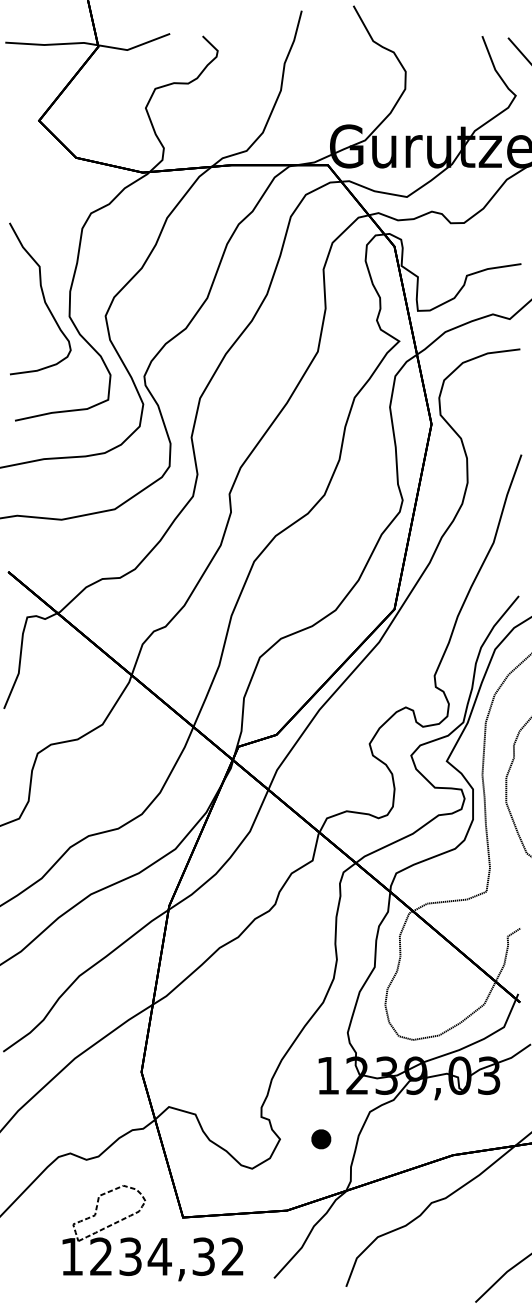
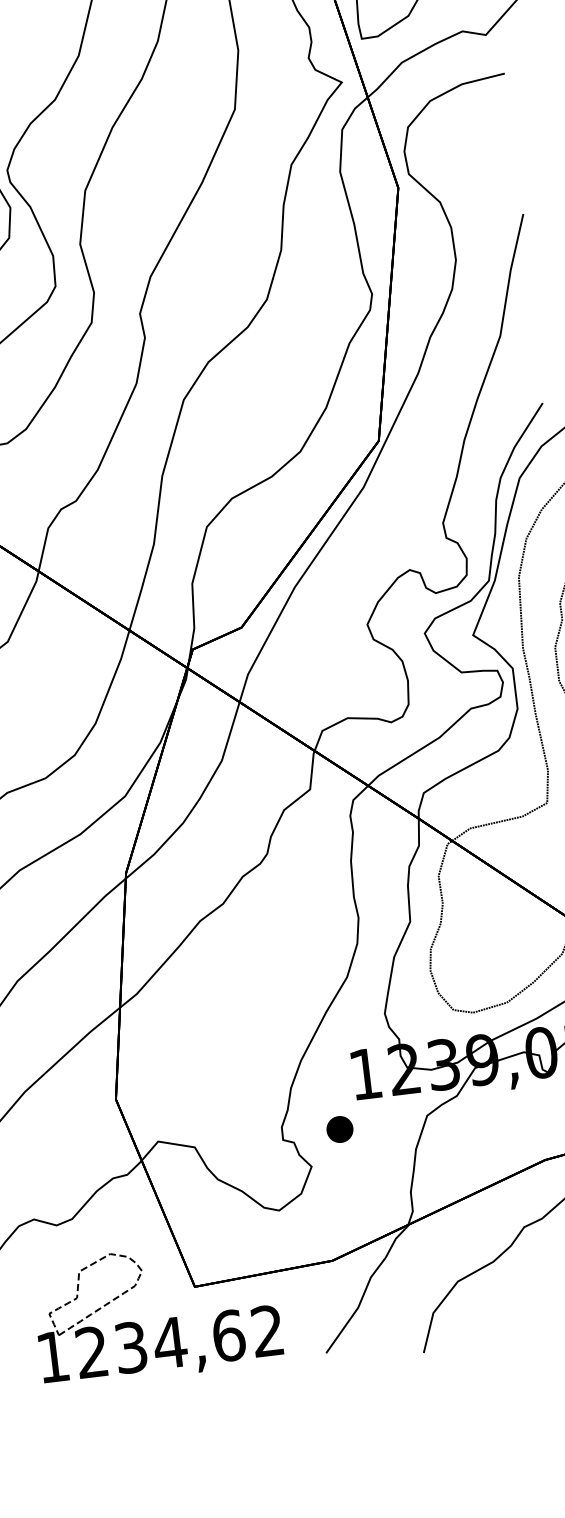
part: (321, 1139) -> (340, 1129), moved
text: (203, 1256) -> (228, 1335), 1234,32 -> 1234,62

